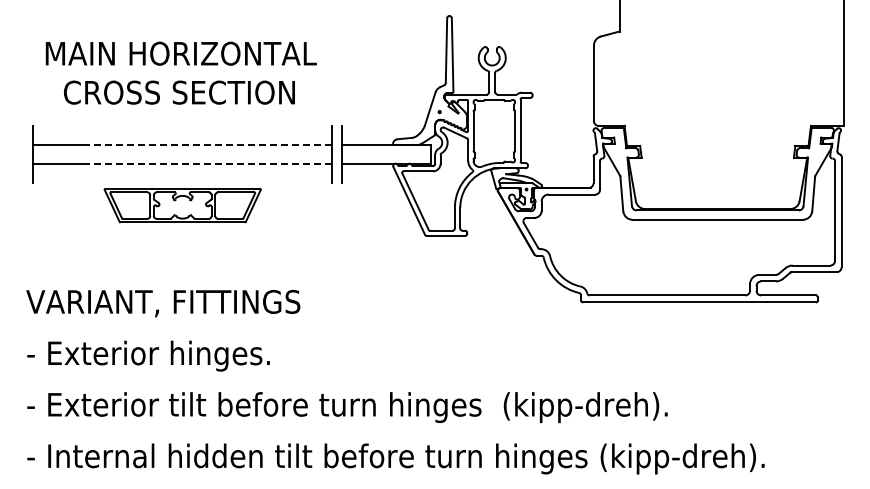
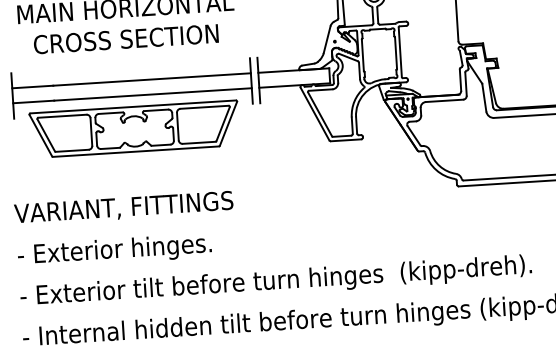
line: (208, 144) -> (151, 79), dashed -> solid
line: (208, 163) -> (152, 94), dashed -> solid
part: (182, 205) -> (134, 129), size x1.67

